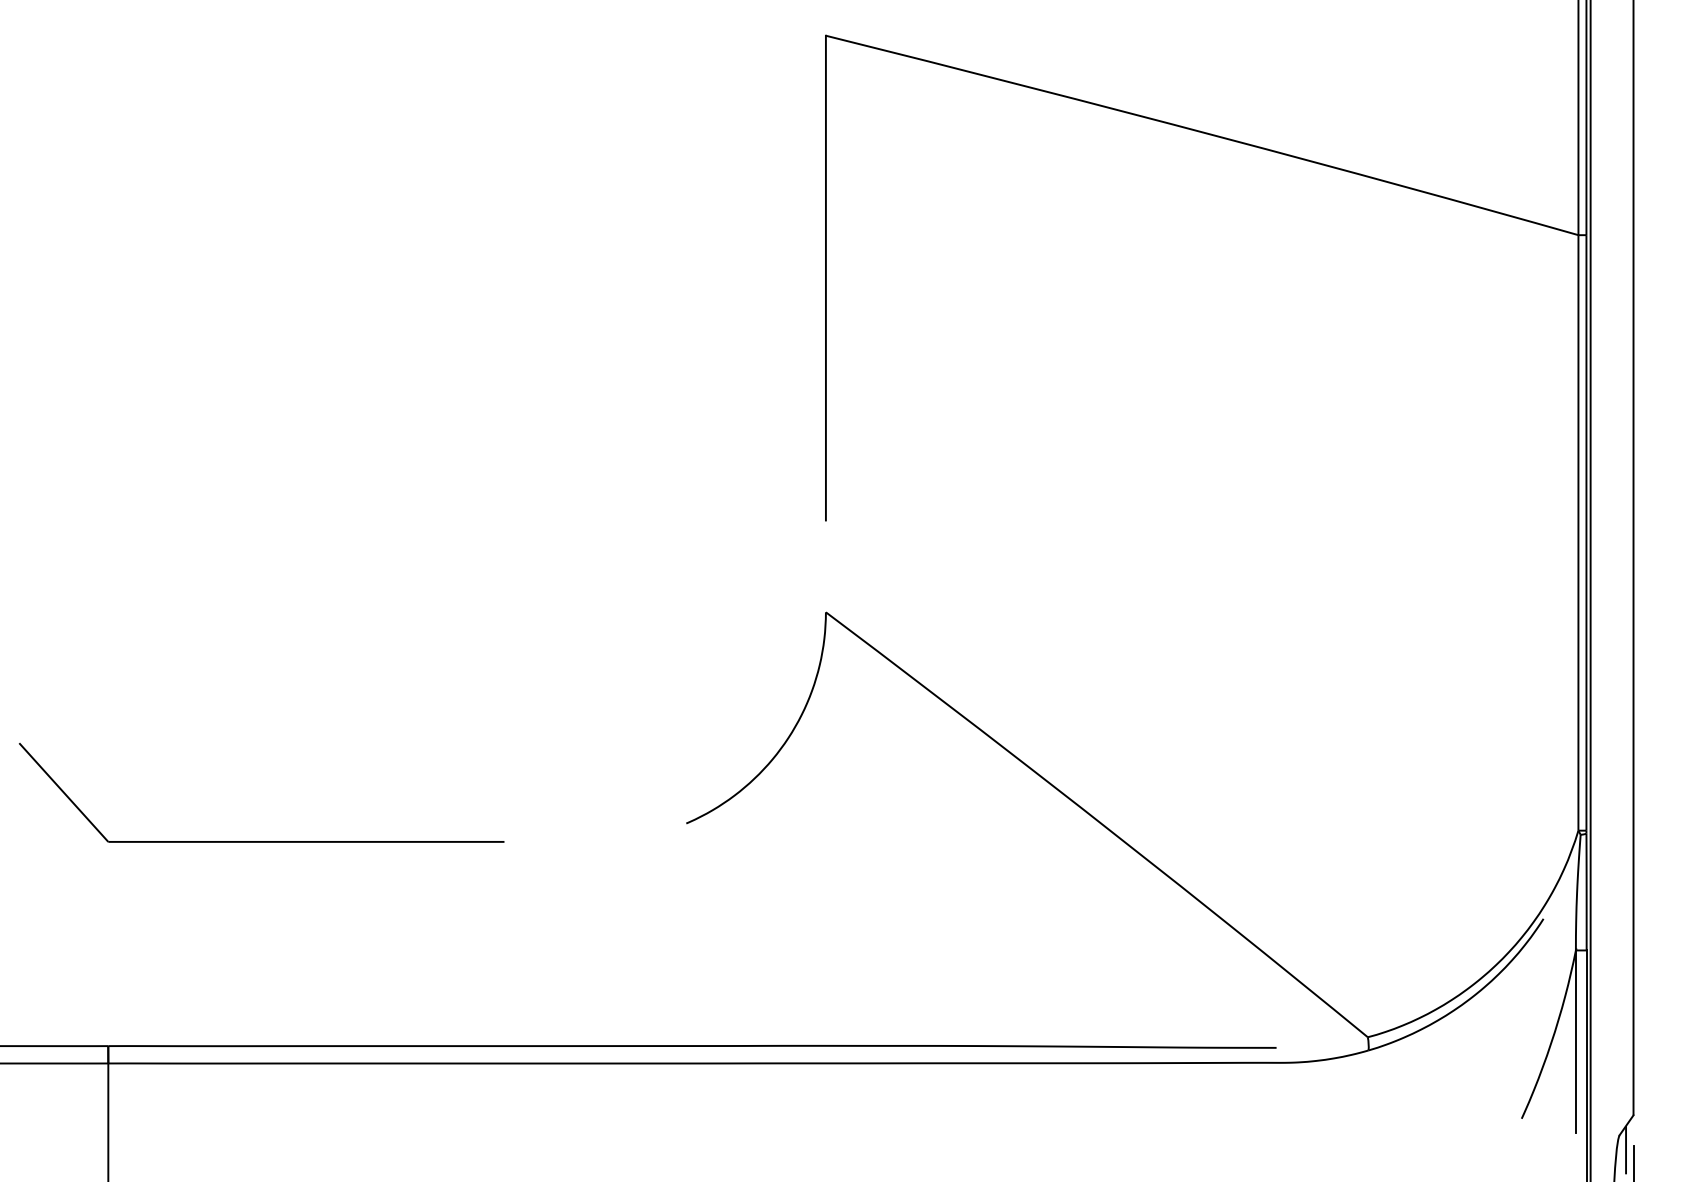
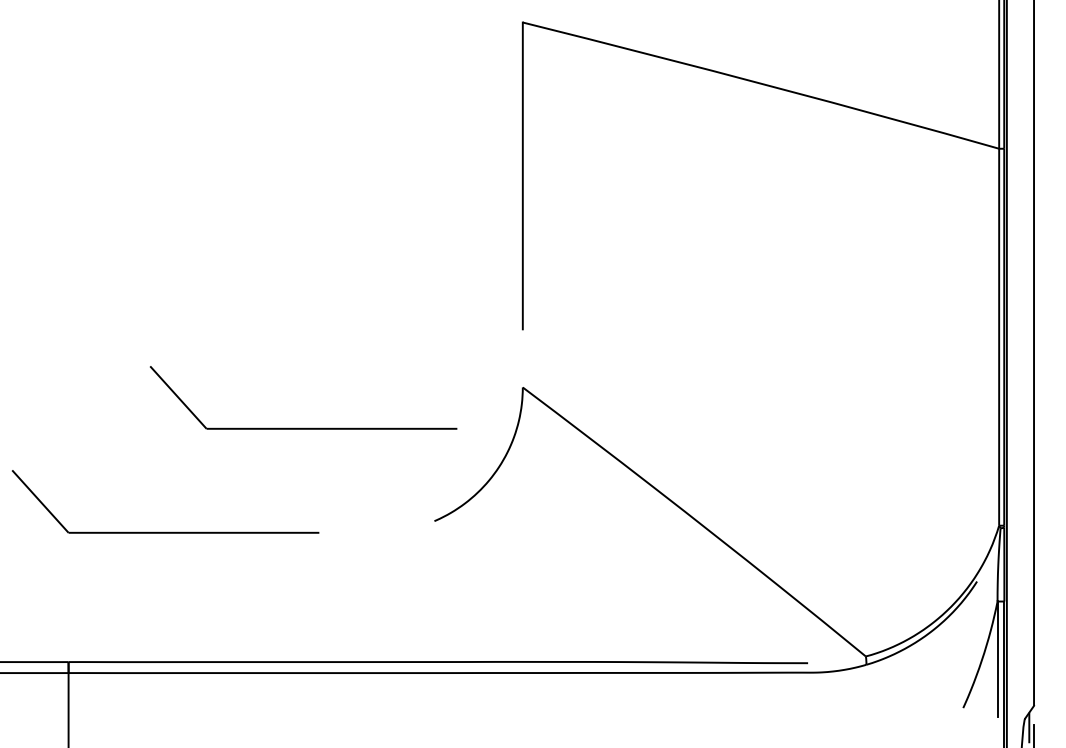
part: (479, 675) -> (303, 427), added

